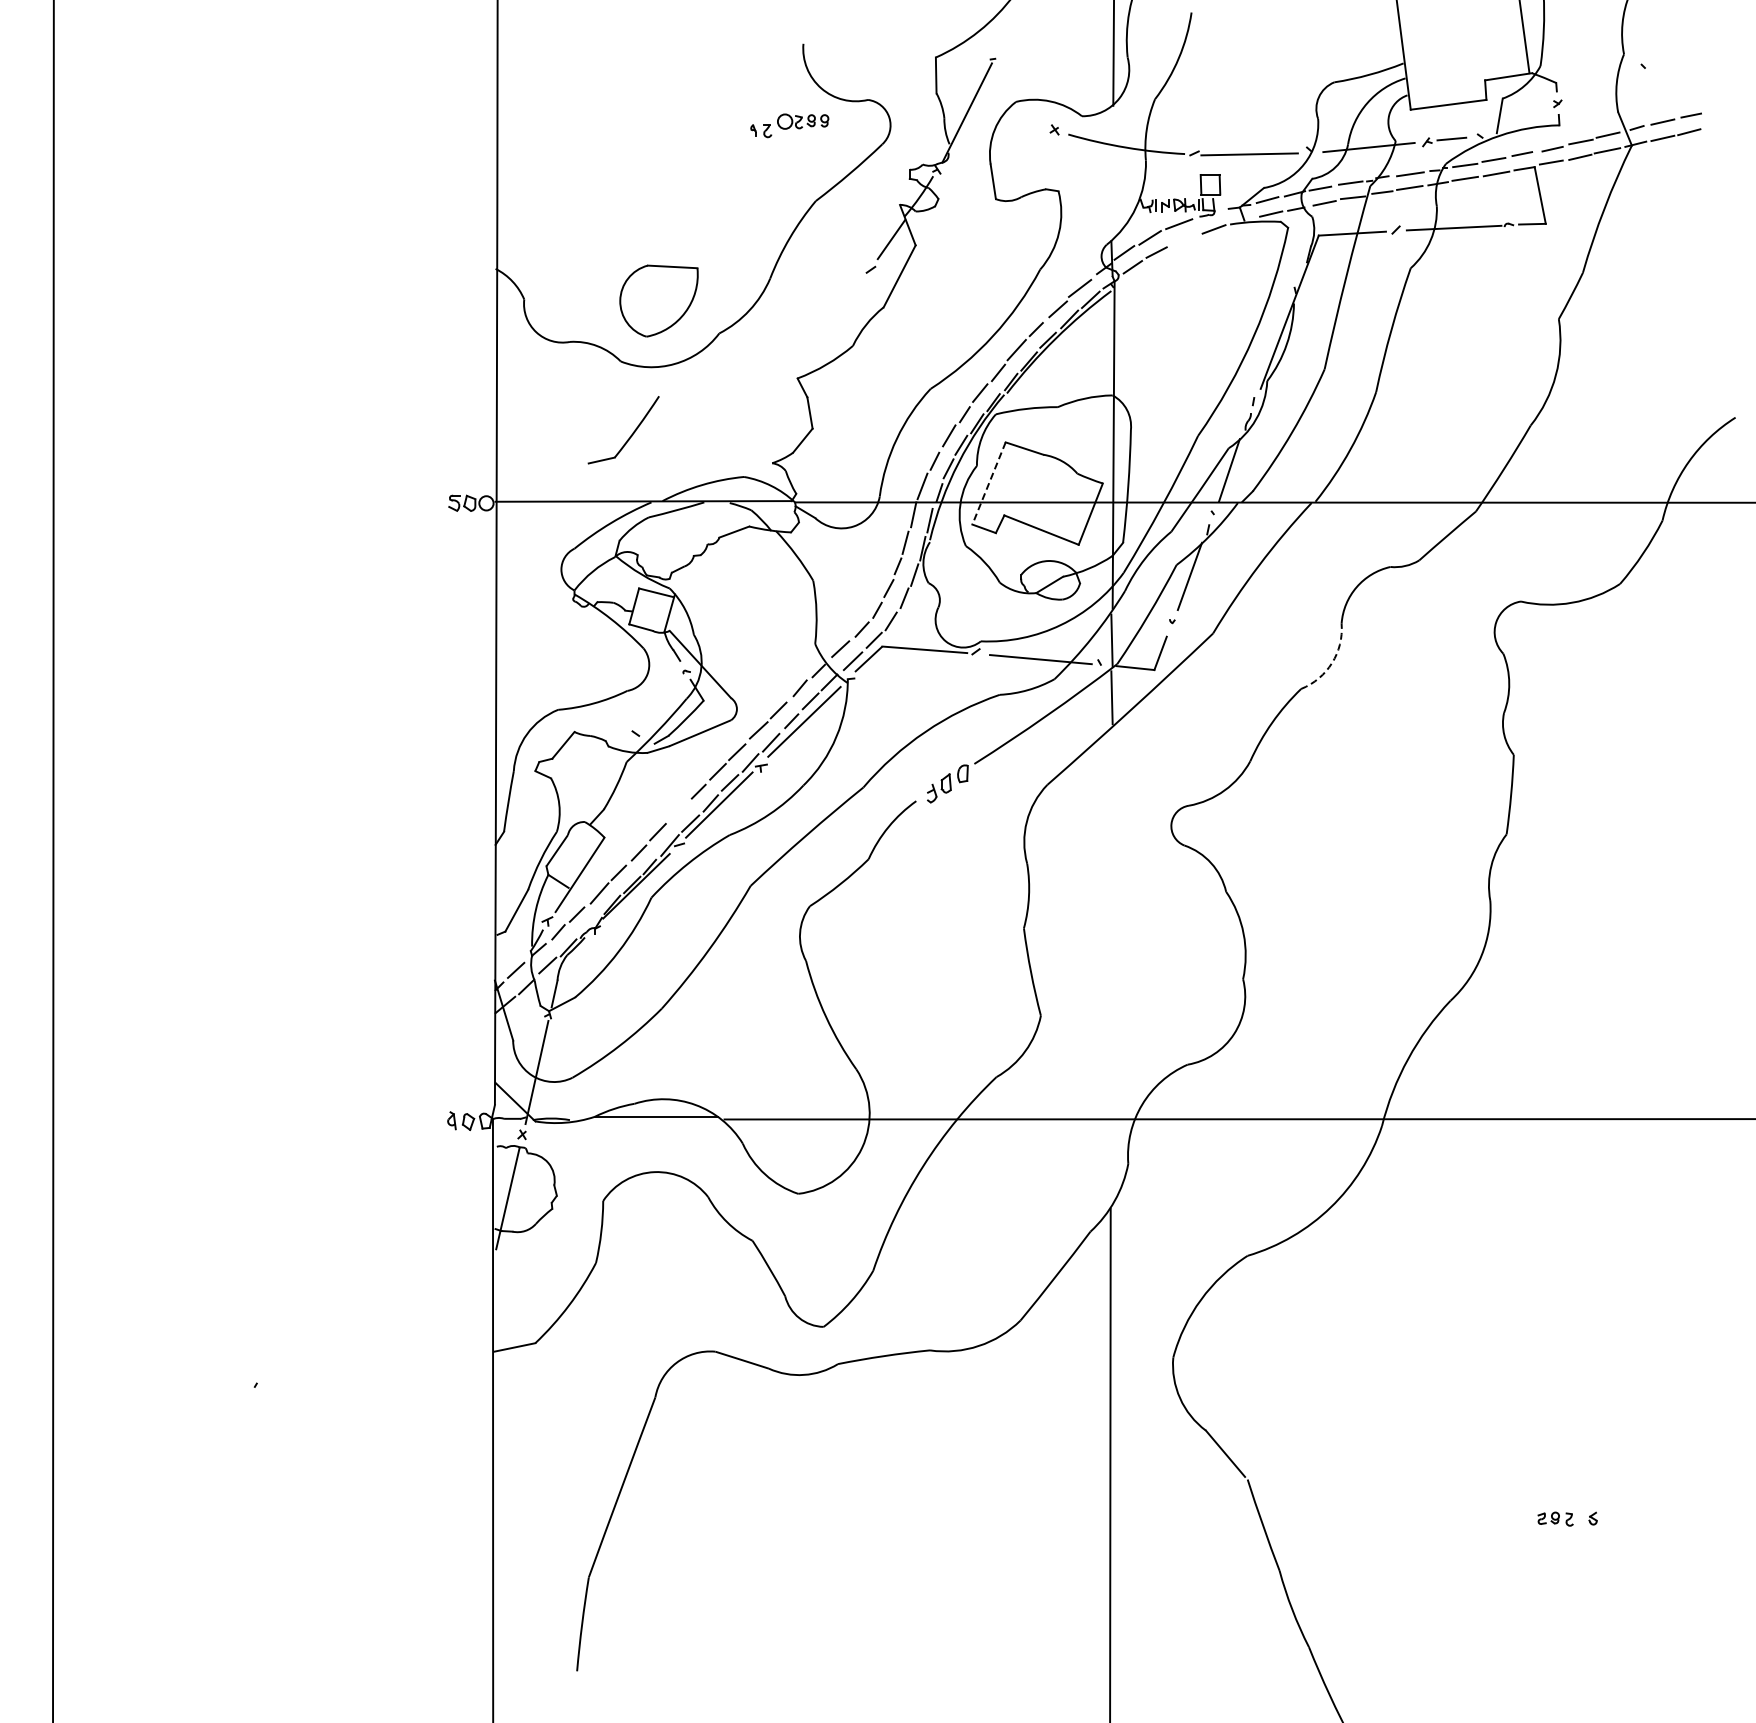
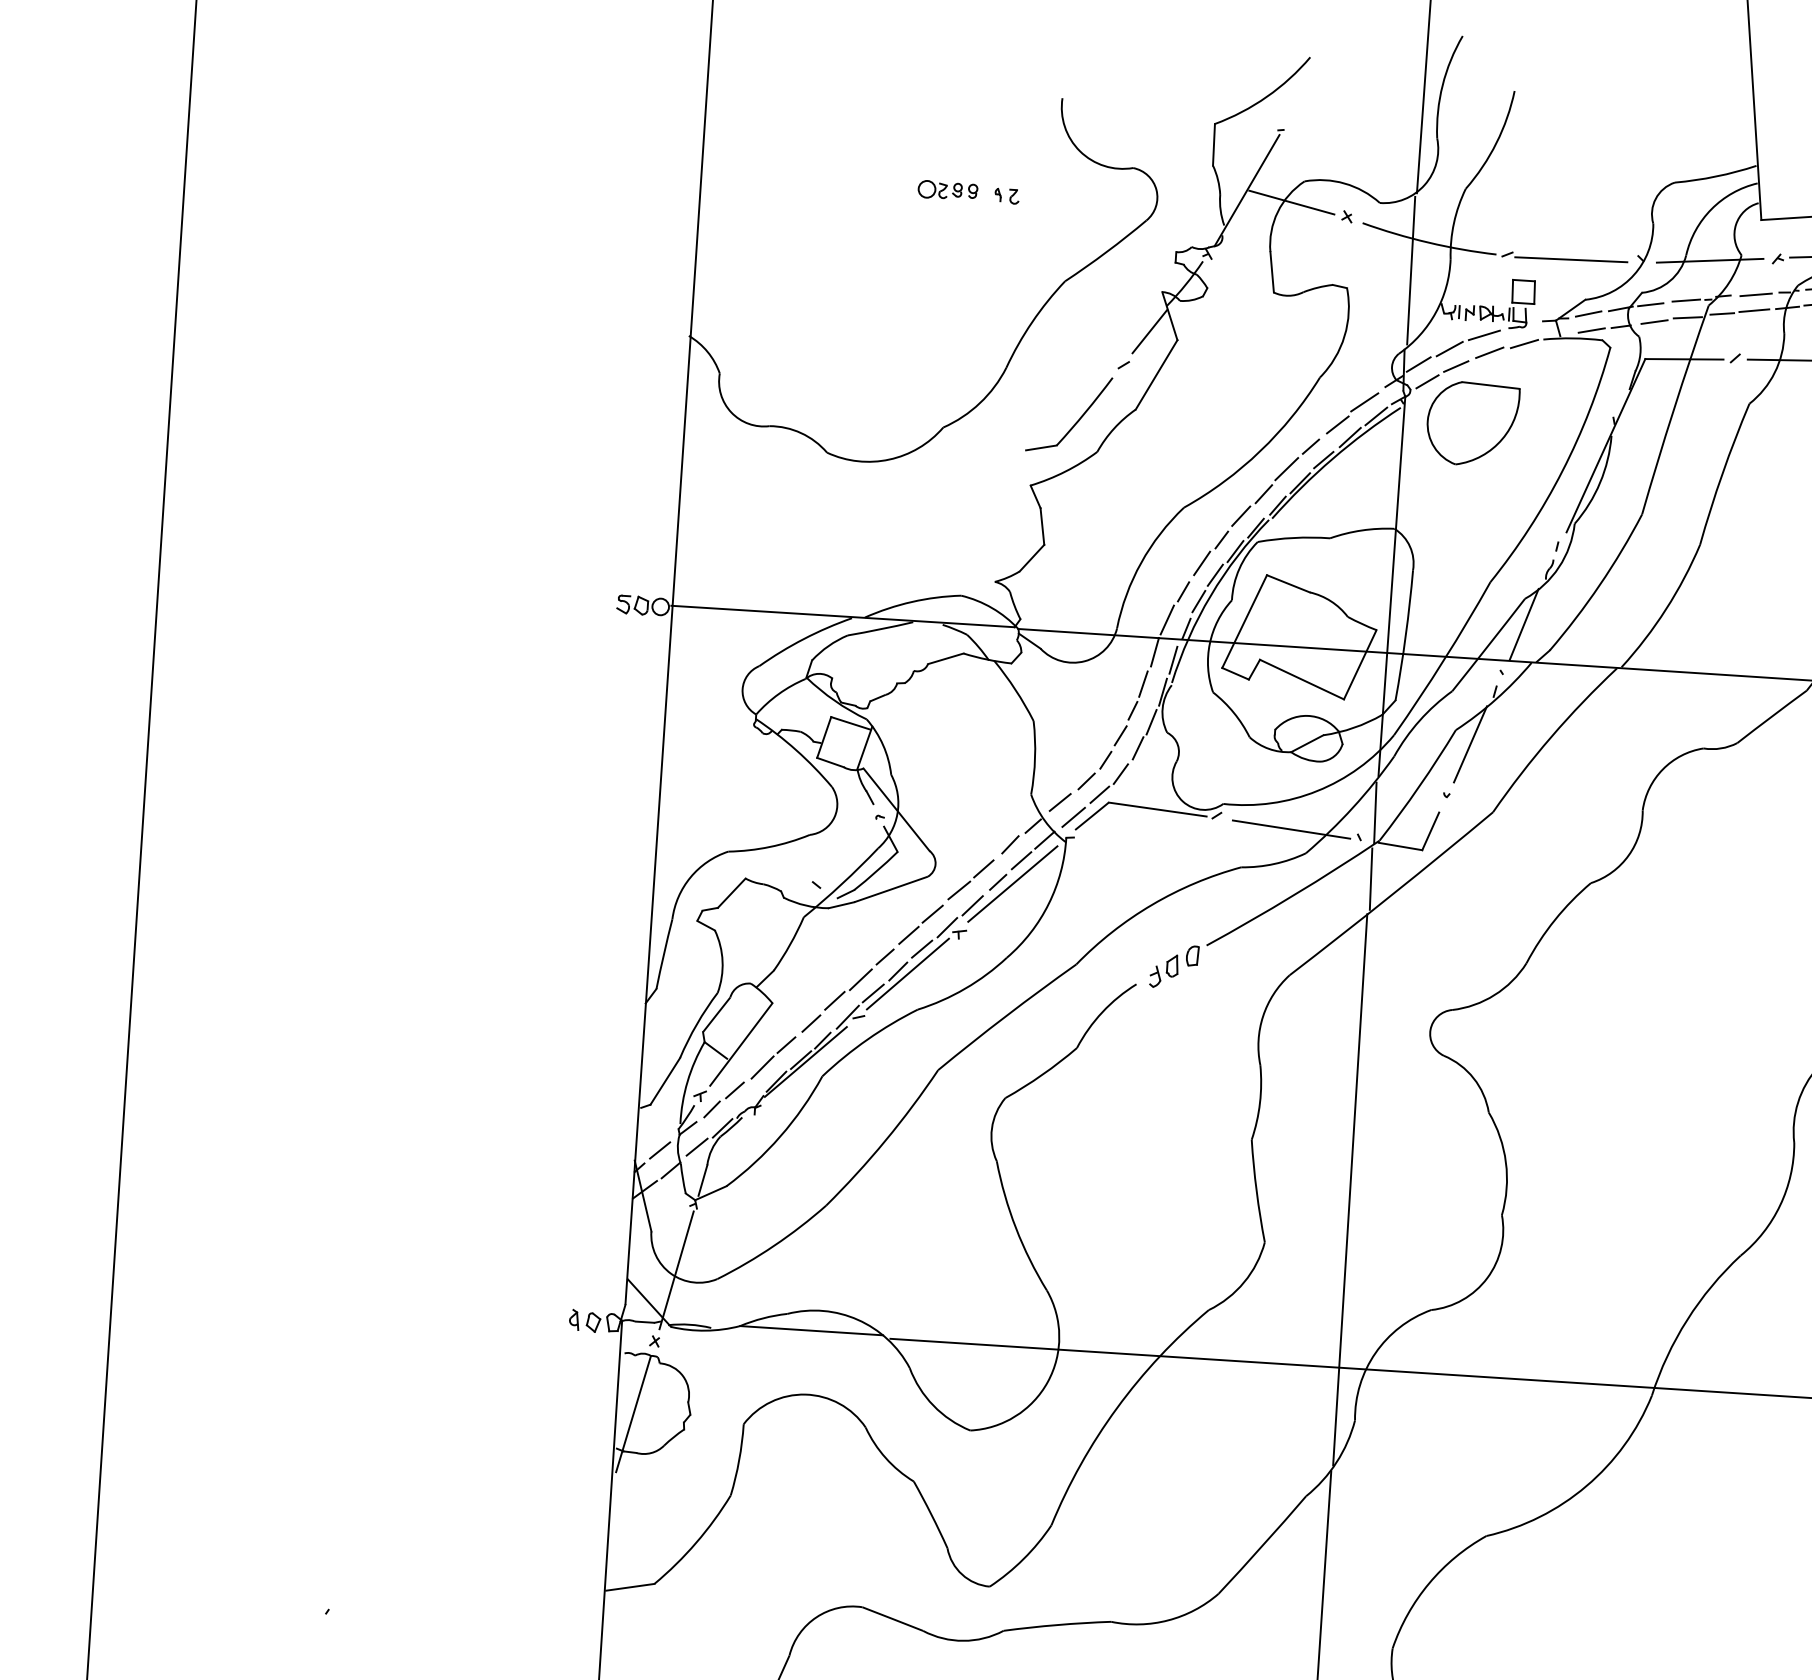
line: (1006, 120) -> (1292, 202), added
part: (803, 121) -> (948, 190), moved
line: (1112, 172) -> (1411, 270), added
line: (1184, 238) -> (1489, 352), added
part: (658, 300) -> (1472, 423), moved
part: (629, 436) -> (1075, 422), moved
line: (988, 483) -> (1244, 621), dashed -> solid
arc: (1332, 663) -> (1629, 855), dashed -> solid
line: (679, 812) -> (861, 979), added
line: (1111, 965) -> (1350, 1189), added

